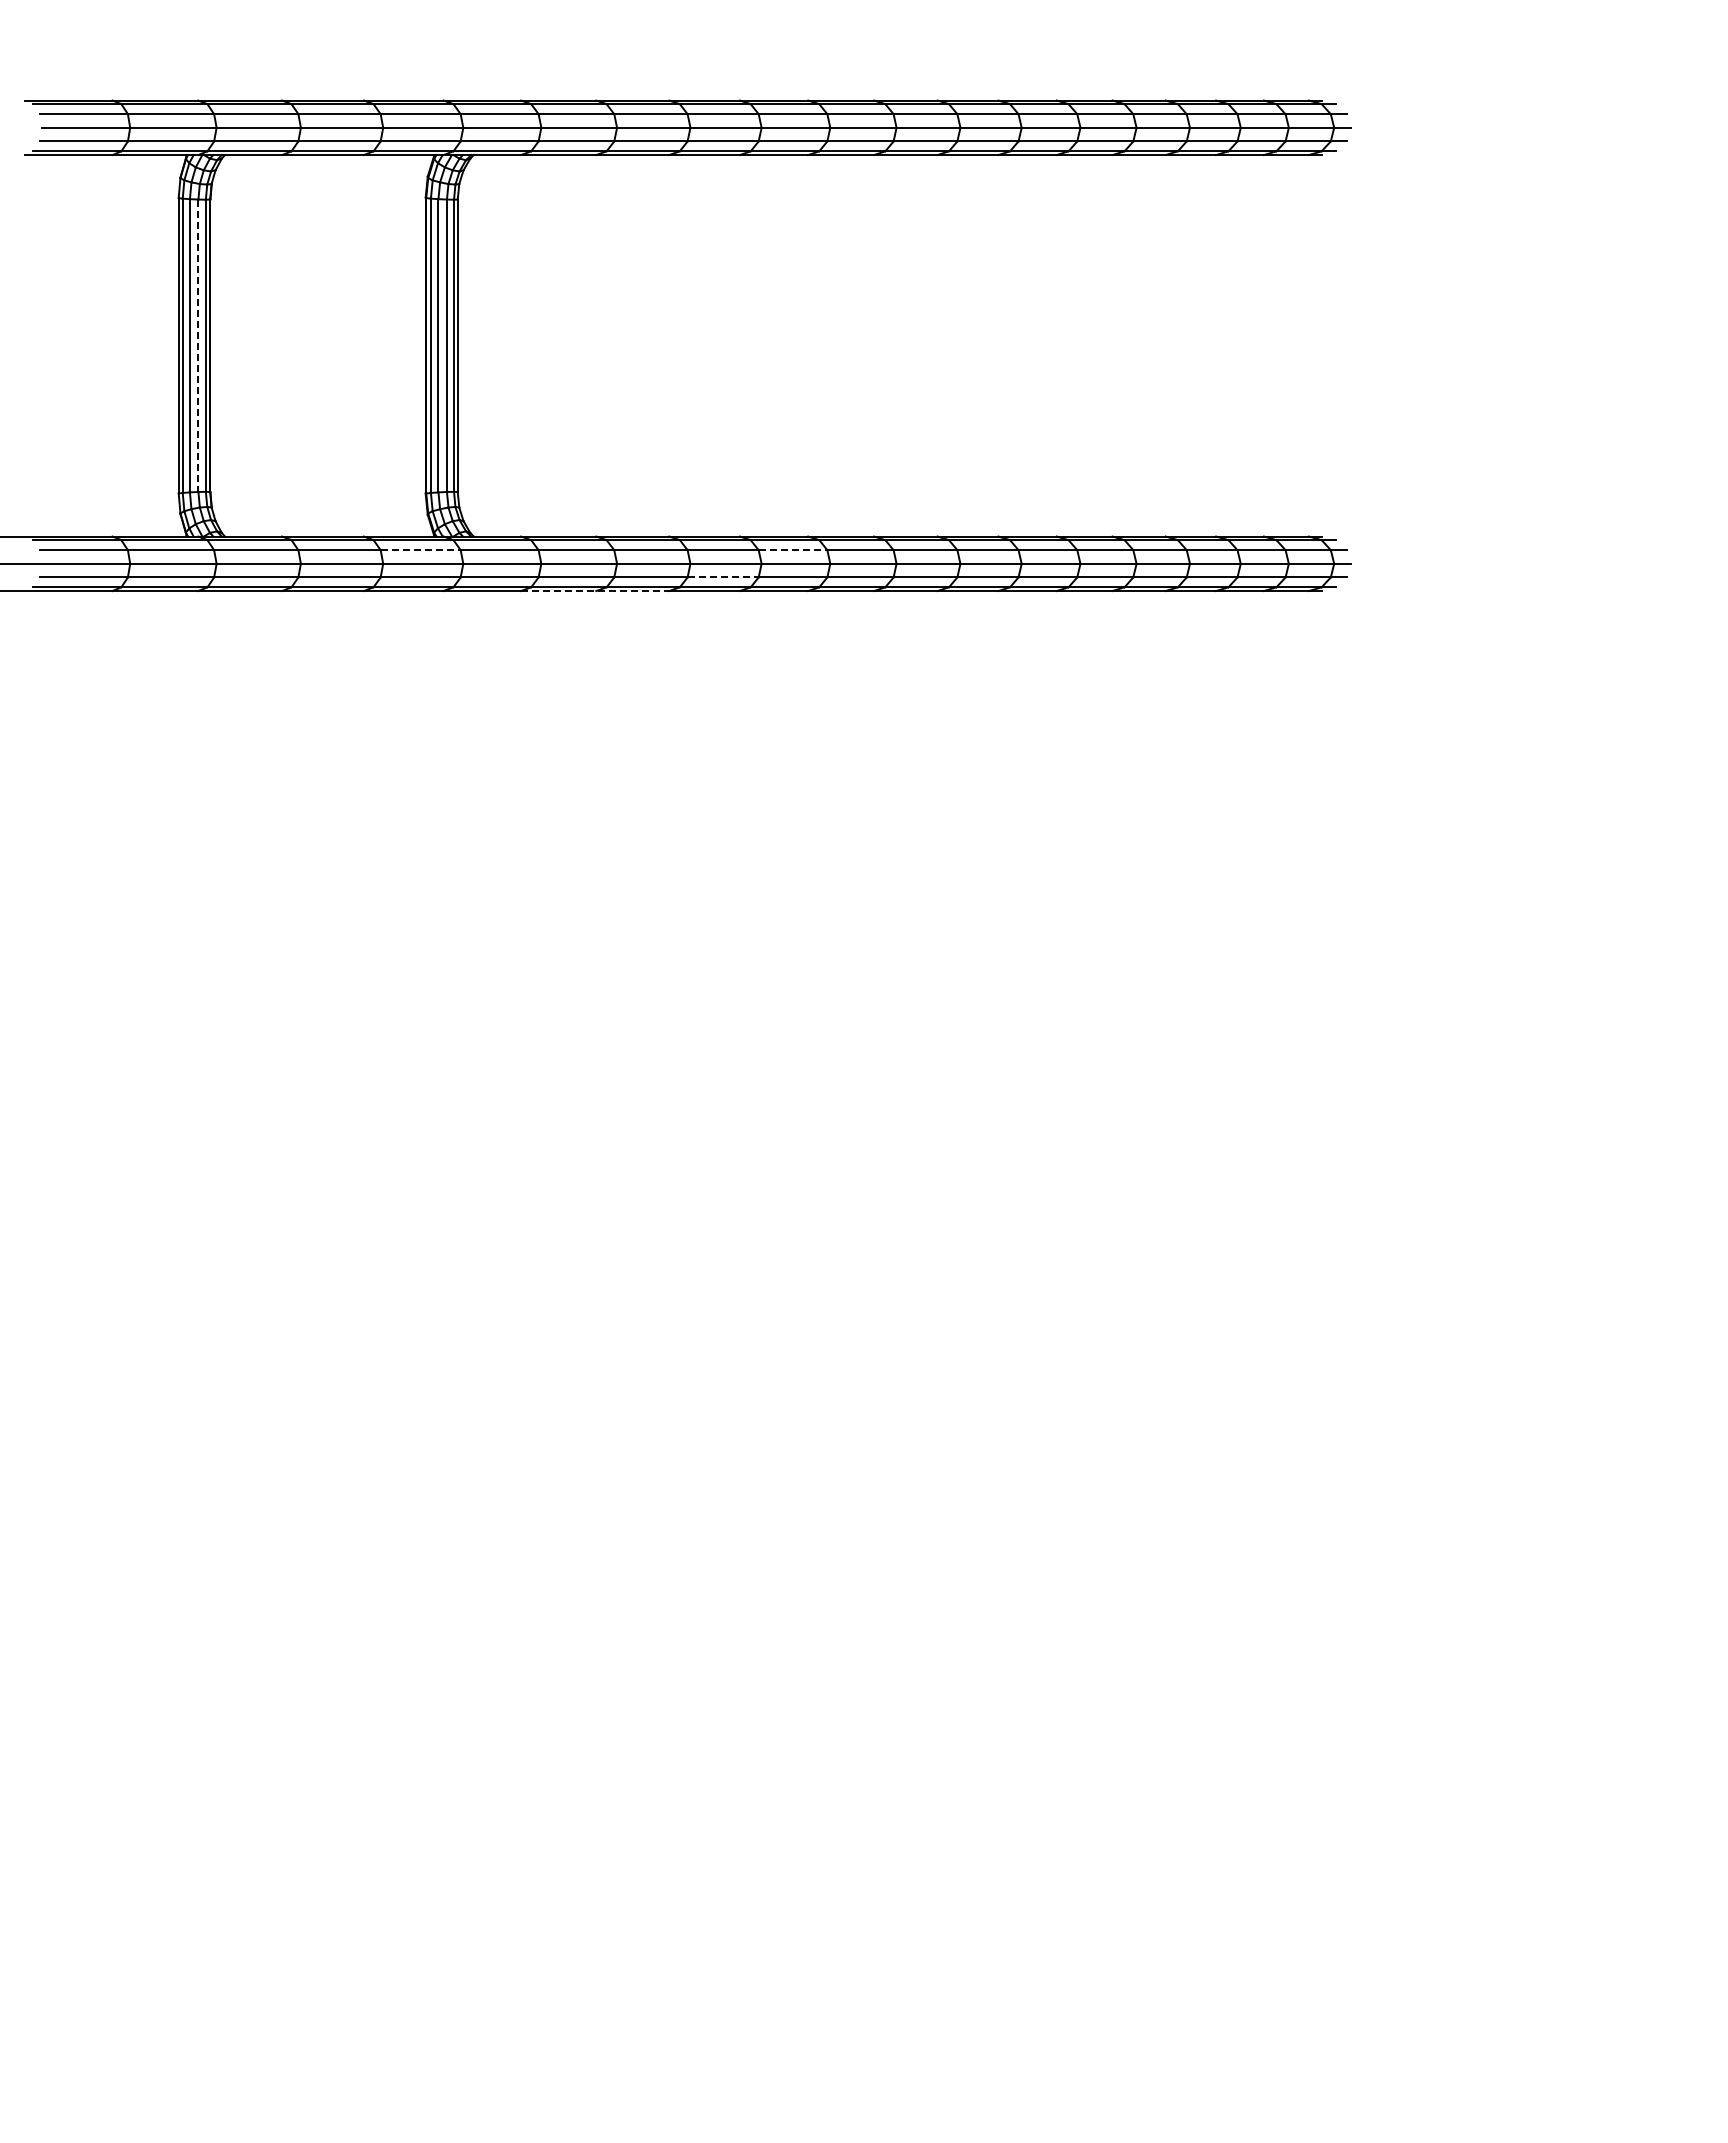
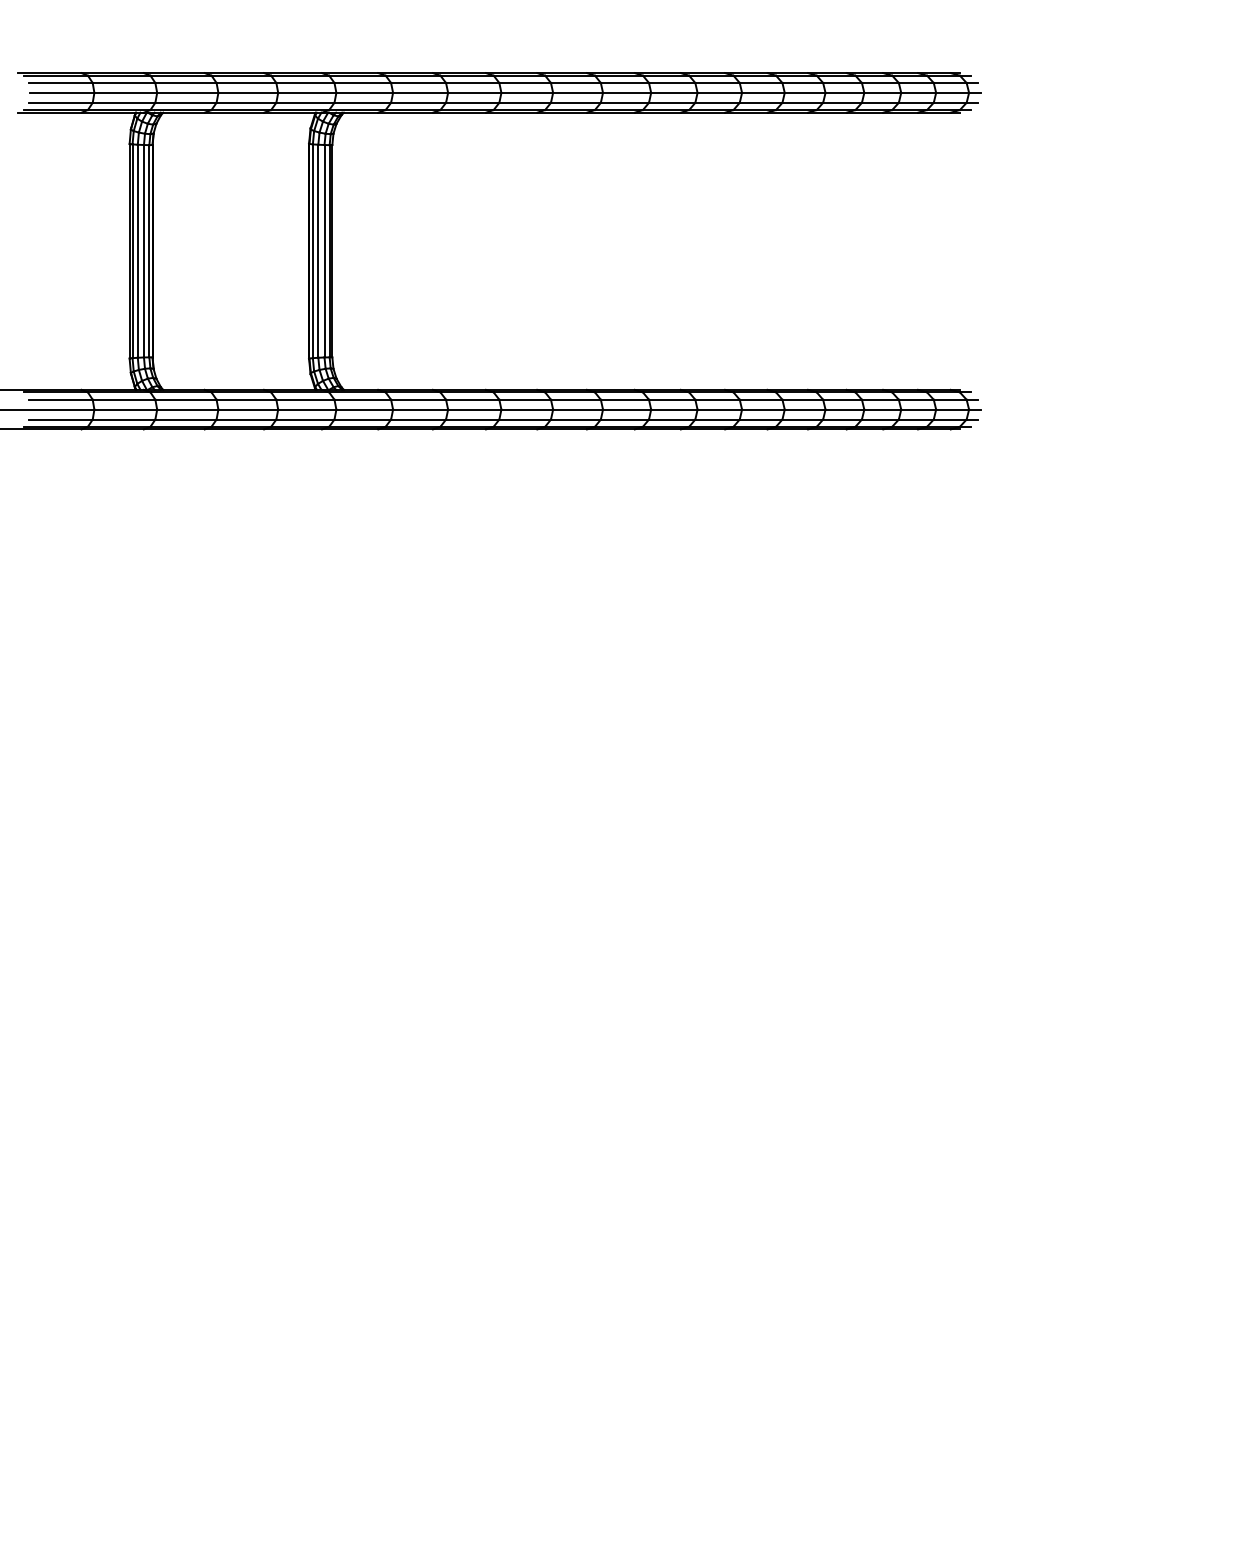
line: (198, 346) -> (144, 251), dashed -> solid
line: (421, 550) -> (306, 399), dashed -> solid
line: (793, 550) -> (576, 399), dashed -> solid
line: (723, 577) -> (525, 419), dashed -> solid
line: (595, 591) -> (432, 429), dashed -> solid

